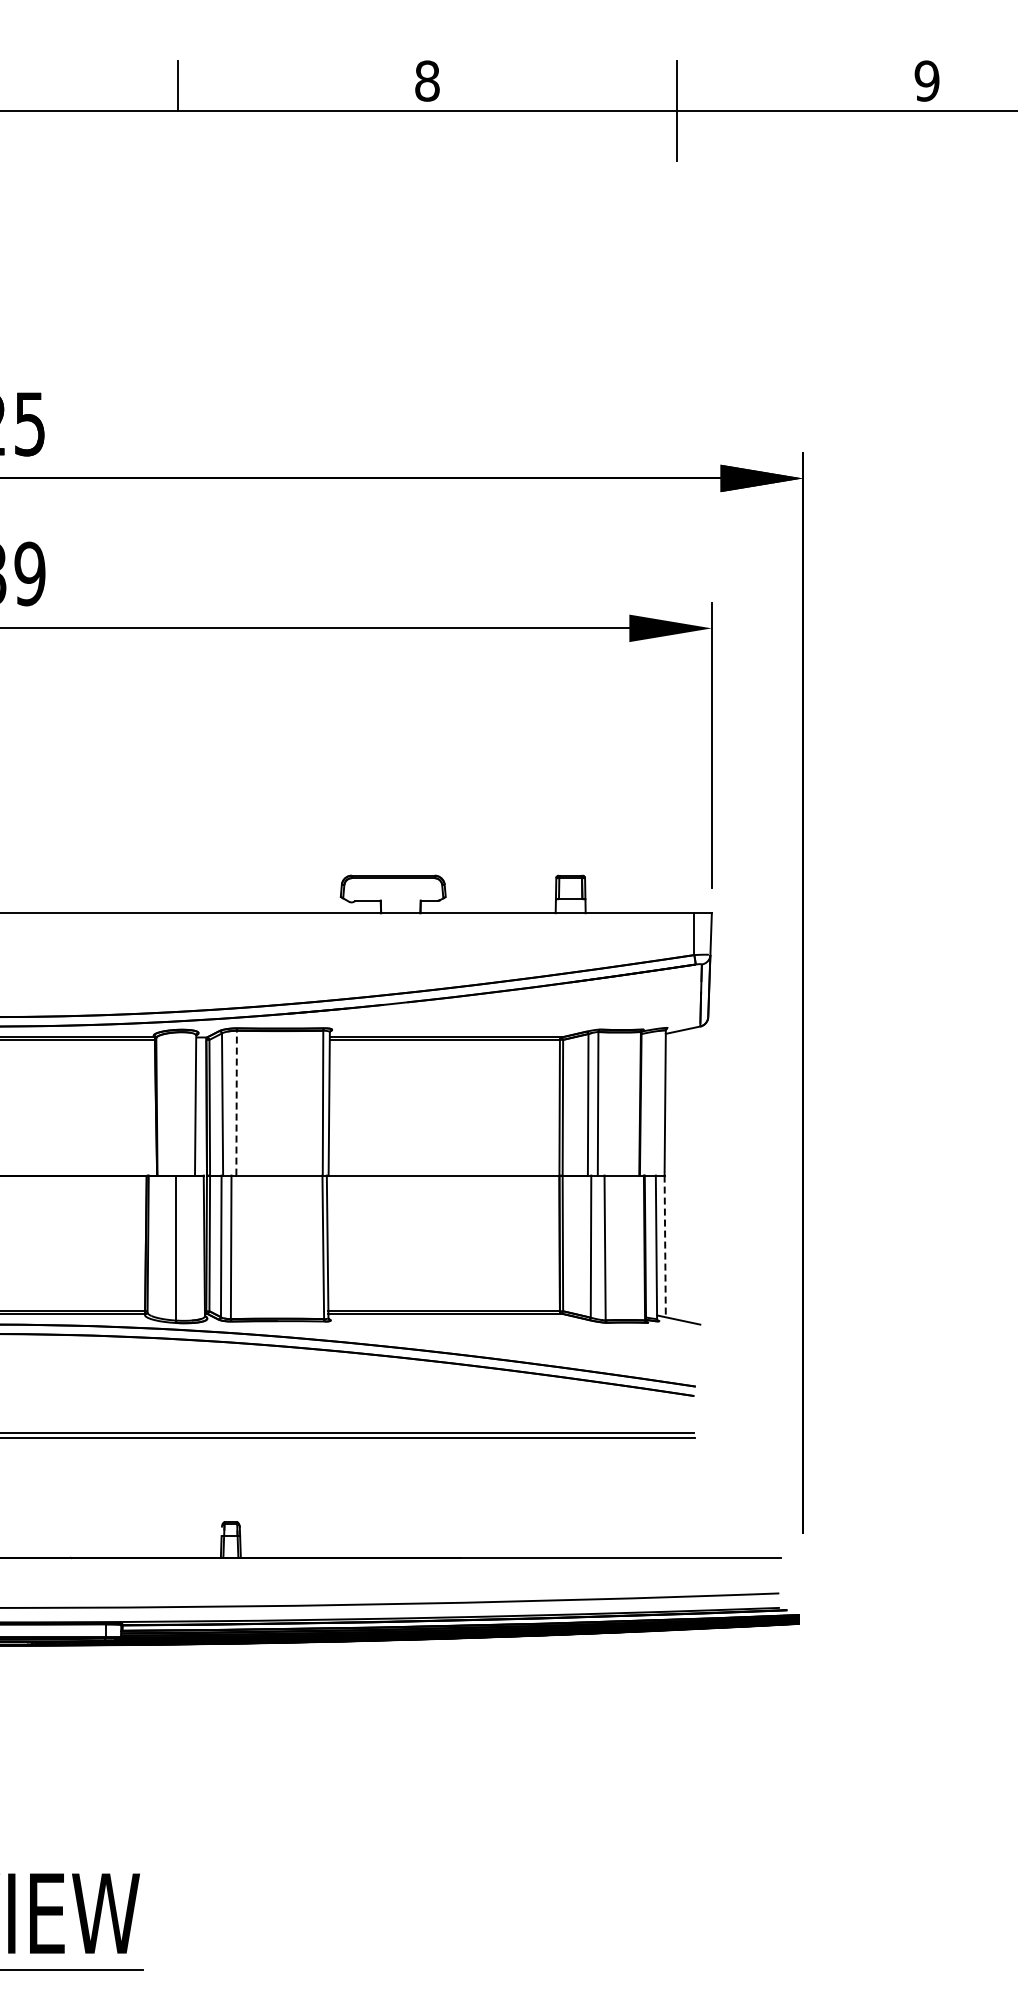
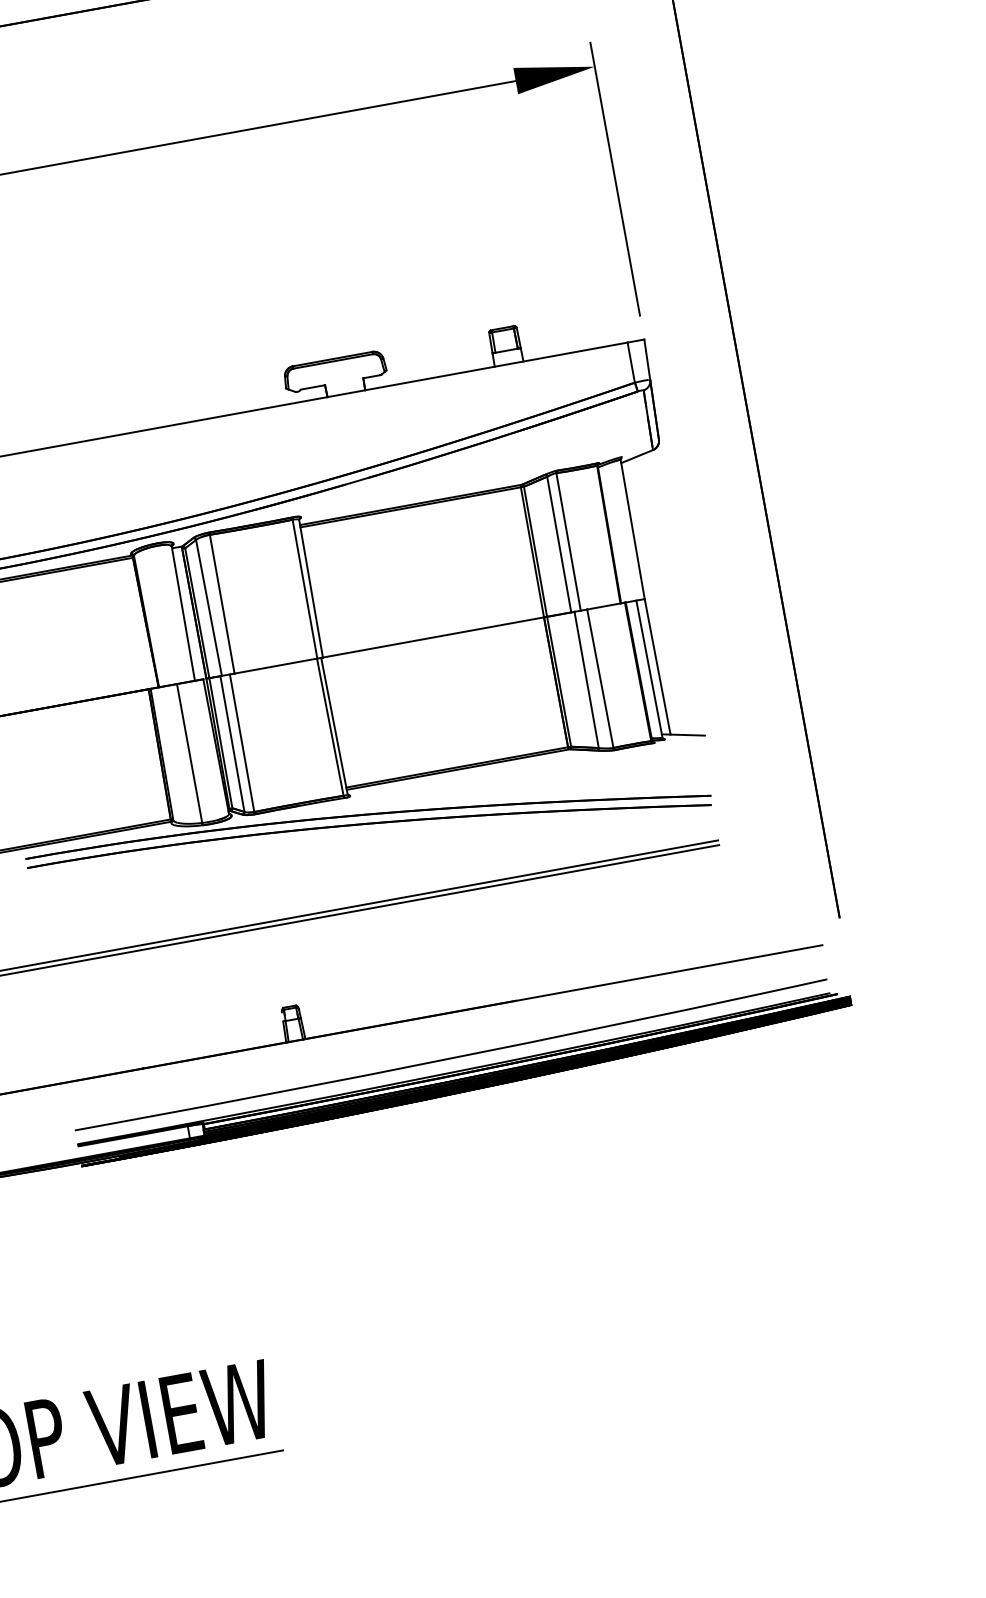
line: (236, 1102) -> (221, 603), dashed -> solid
line: (665, 1246) -> (657, 666), dashed -> solid

